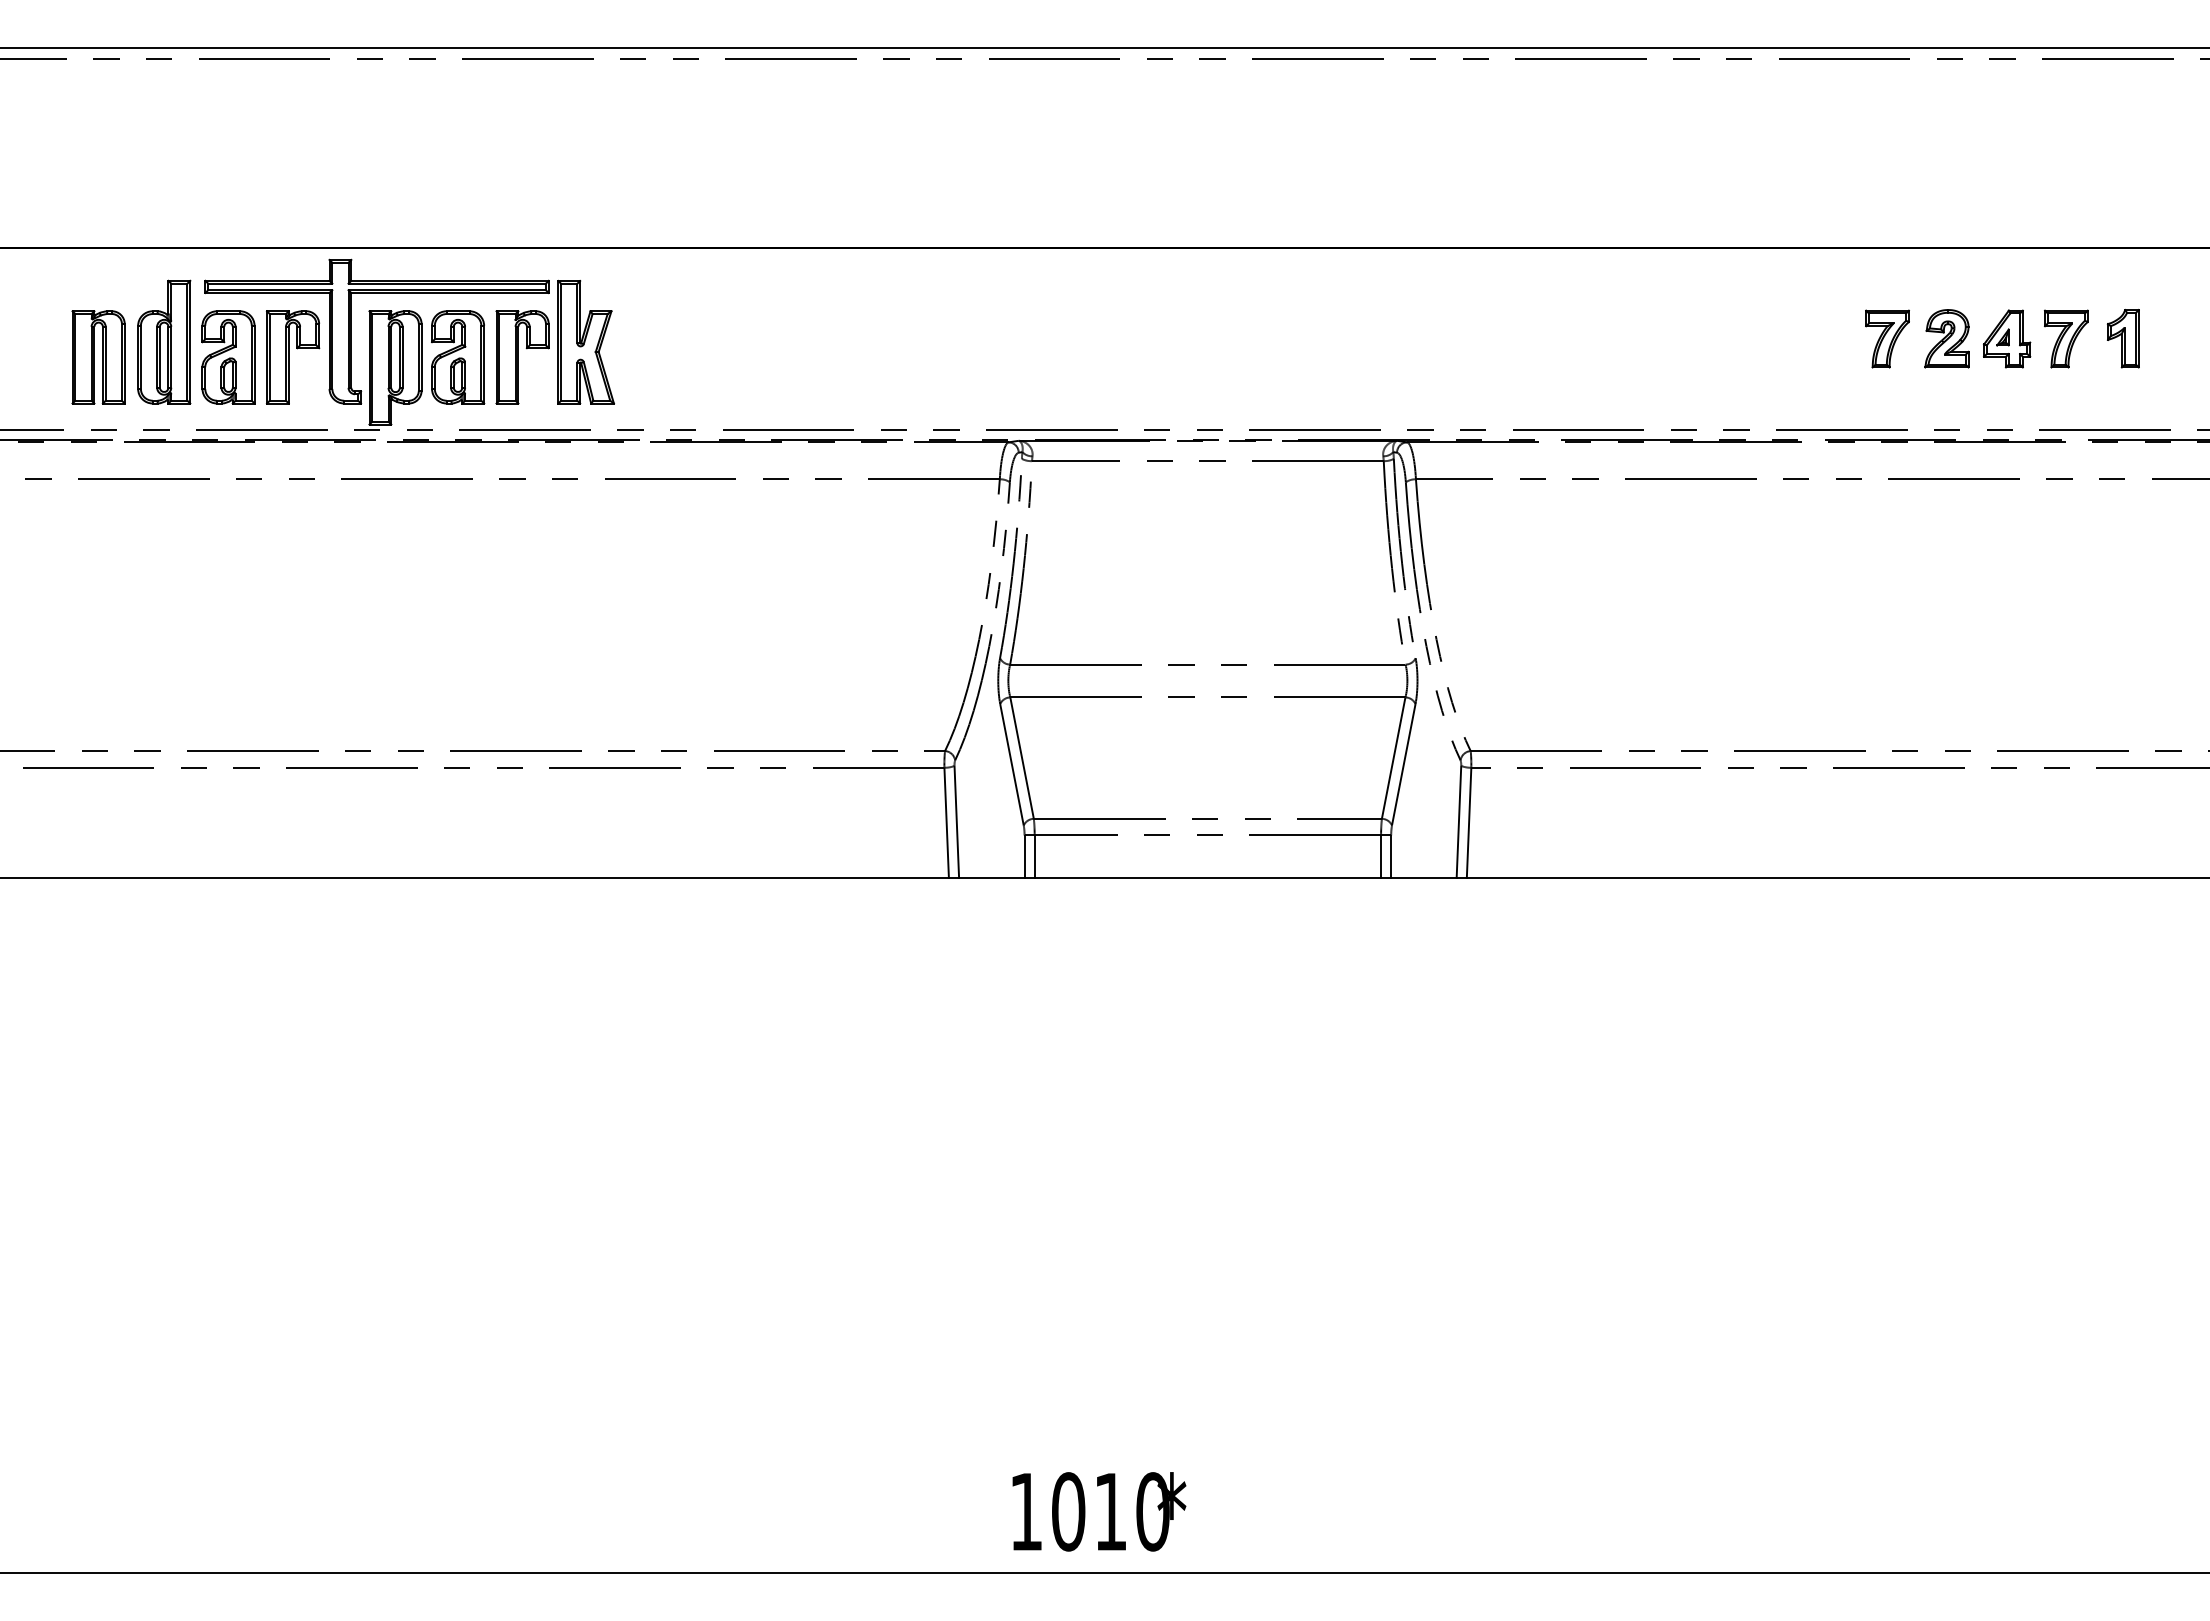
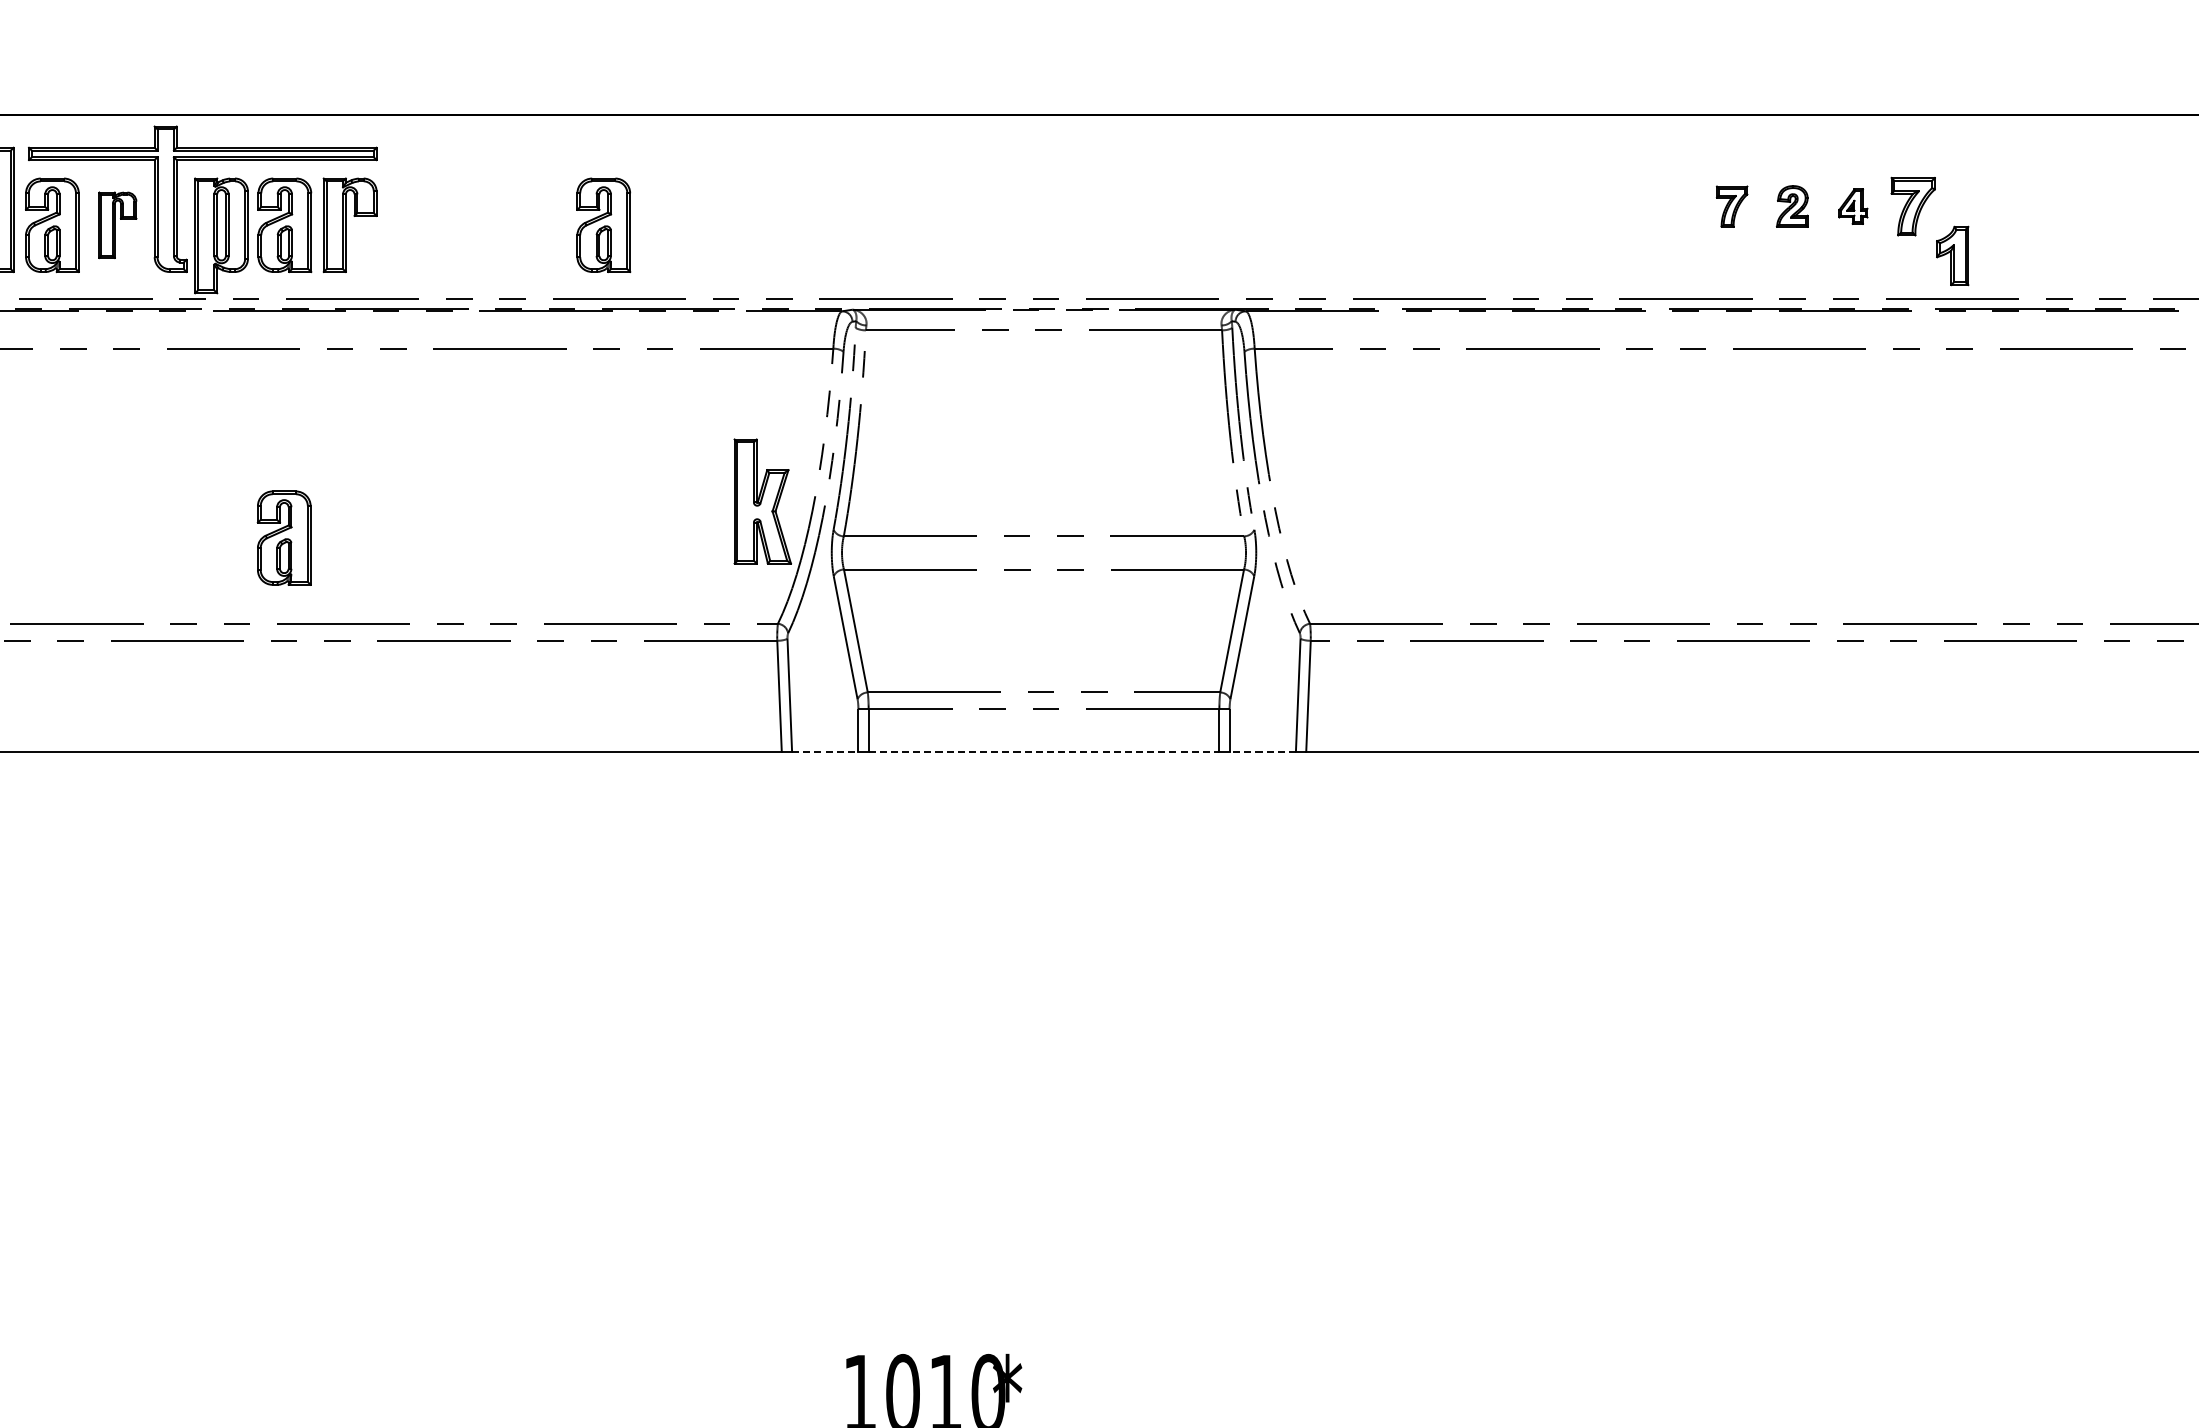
part: (1887, 338) -> (1732, 206), size x0.7
part: (1946, 338) -> (1791, 206), size x0.7
part: (2007, 338) -> (1853, 206), size x0.6
part: (2122, 338) -> (1951, 255), moved
part: (585, 341) -> (762, 500), moved
part: (293, 357) -> (118, 225), size x0.7
part: (773, 357) -> (604, 225), added
part: (457, 666) -> (284, 538), added
line: (991, 877) -> (824, 751), solid -> dashed
line: (1208, 877) -> (1044, 751), solid -> dashed
line: (1423, 877) -> (1262, 751), solid -> dashed

